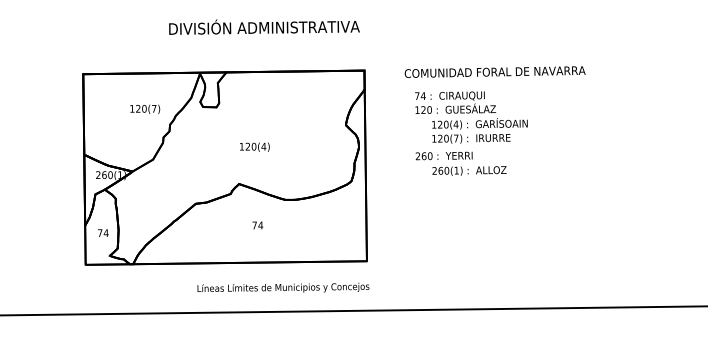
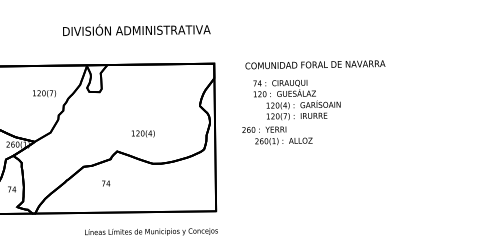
text: (254, 146) -> (143, 133), moved
text: (460, 163) -> (276, 135), moved
text: (257, 225) -> (105, 183), moved

